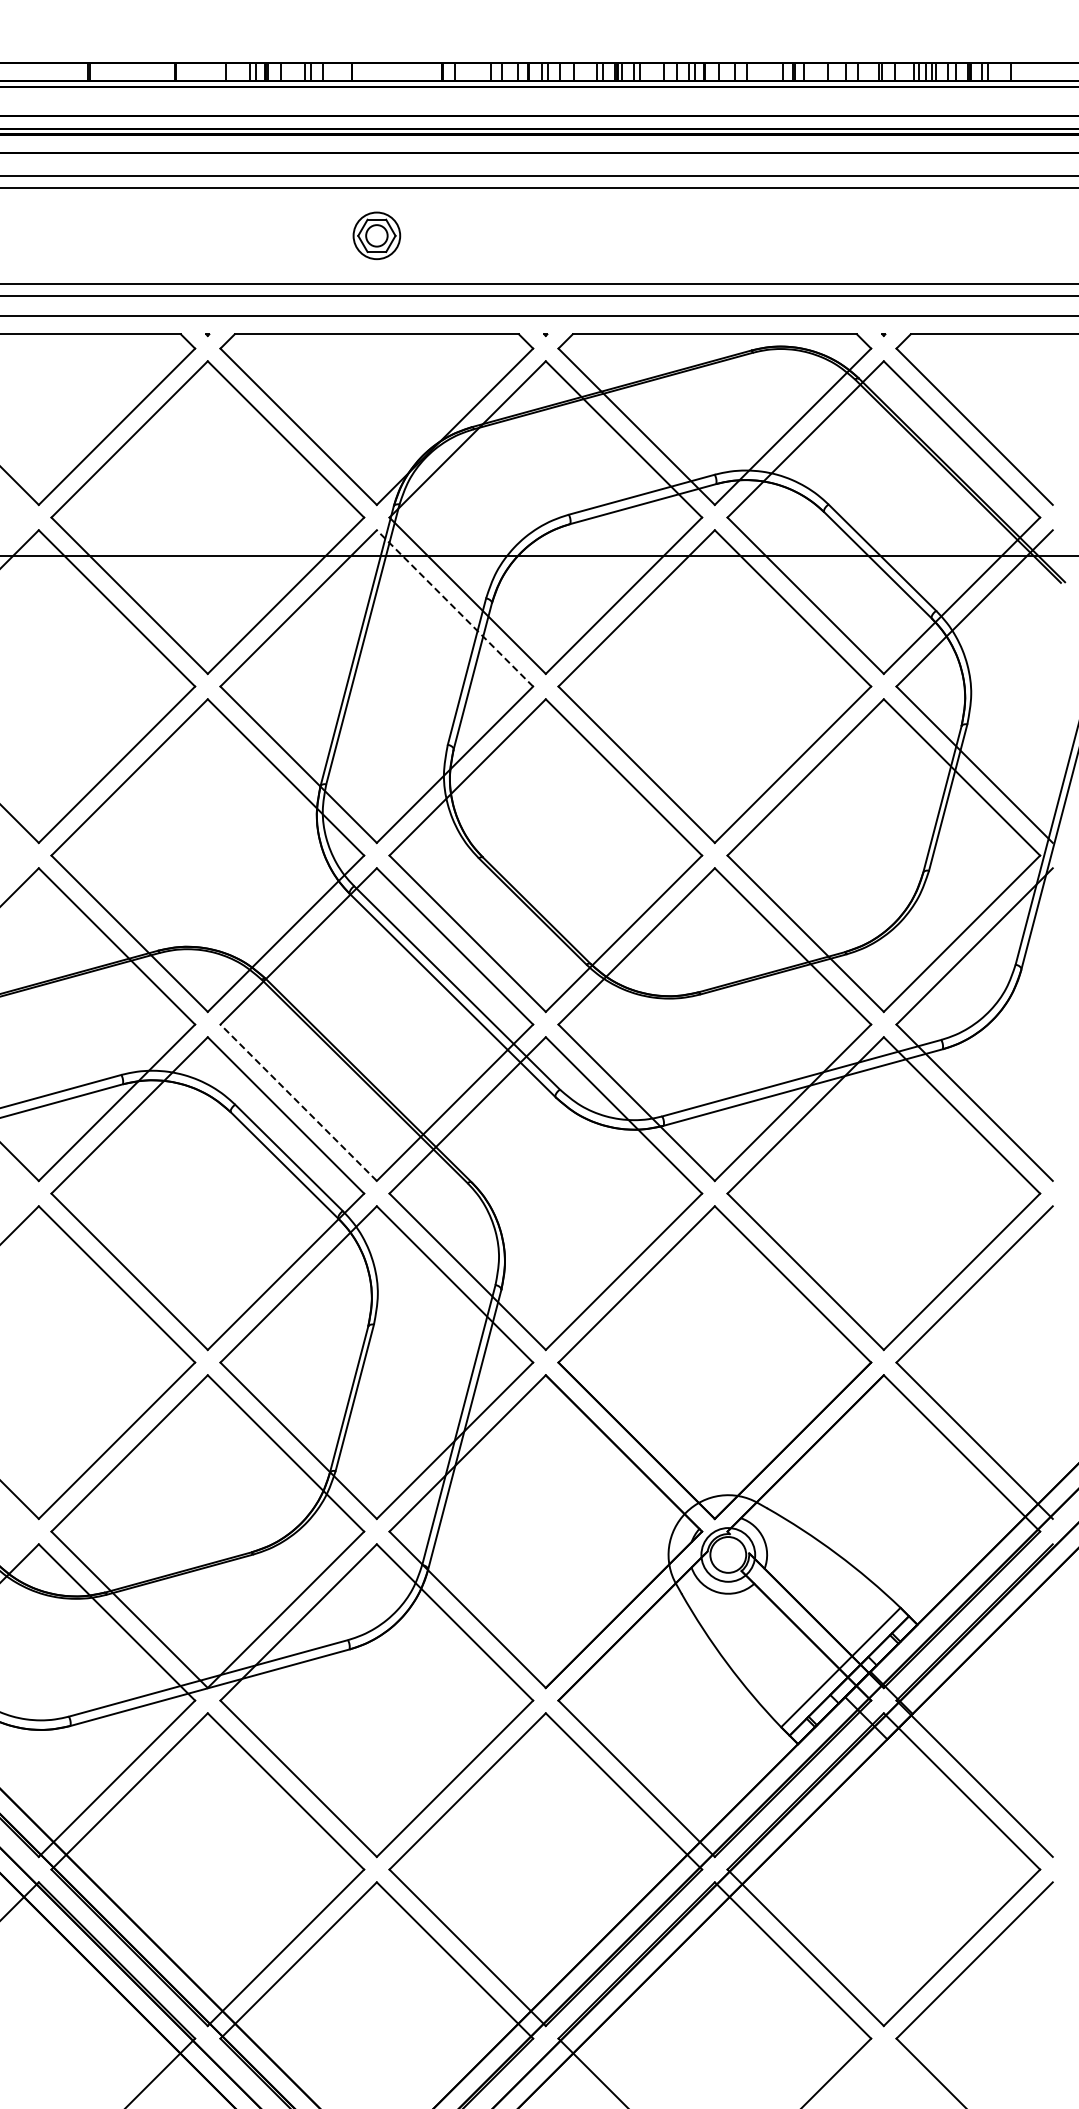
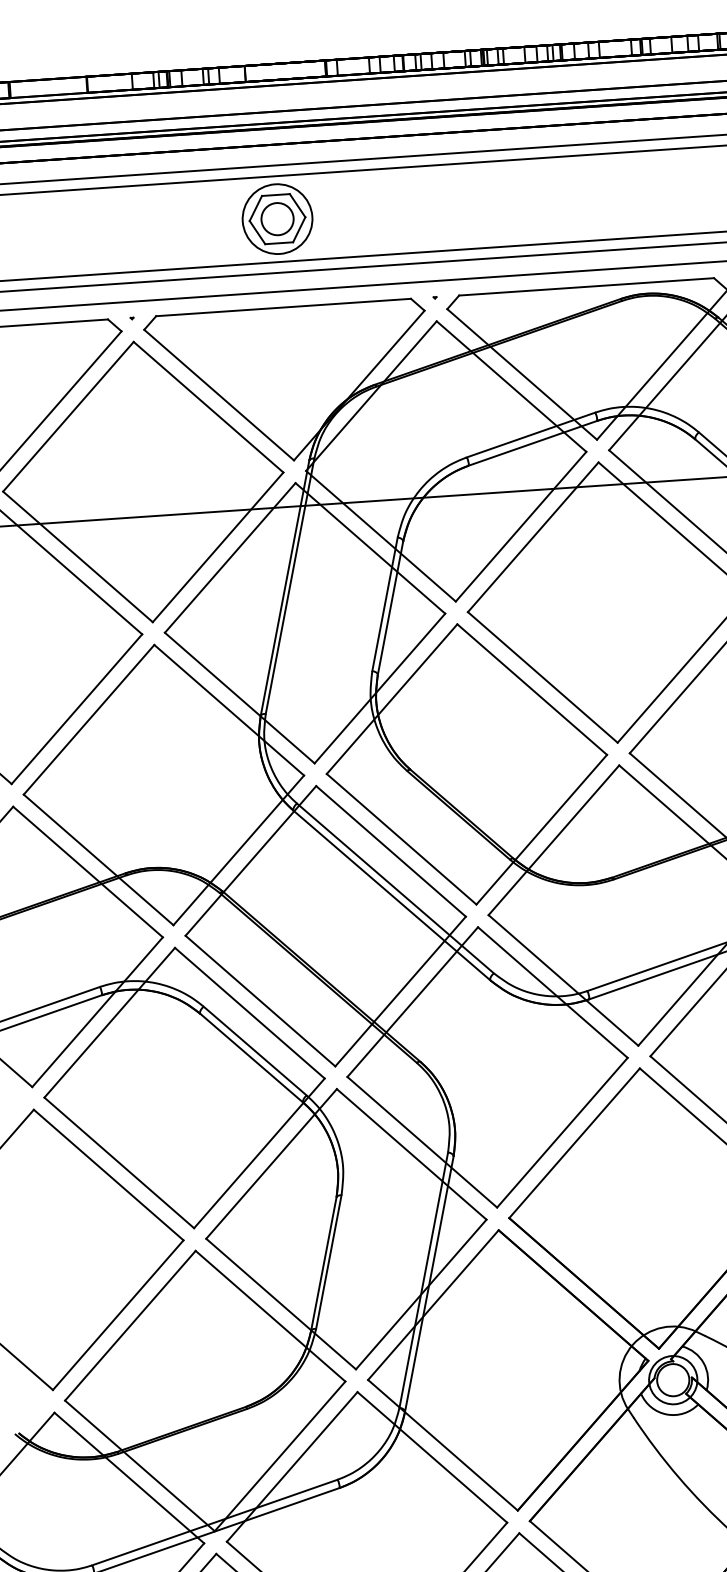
part: (376, 235) -> (277, 218), size x1.67
line: (455, 608) -> (370, 548), dashed -> solid
line: (298, 1102) -> (260, 1000), dashed -> solid

